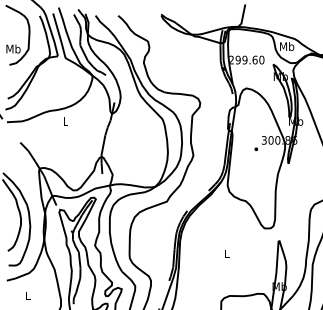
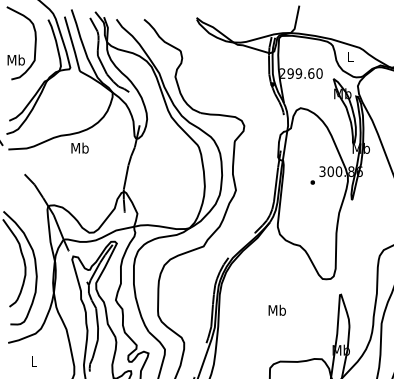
text: (287, 46) -> (350, 56), Mb -> L
text: (65, 120) -> (79, 147), L -> Mb
text: (226, 253) -> (276, 309), L -> Mb

